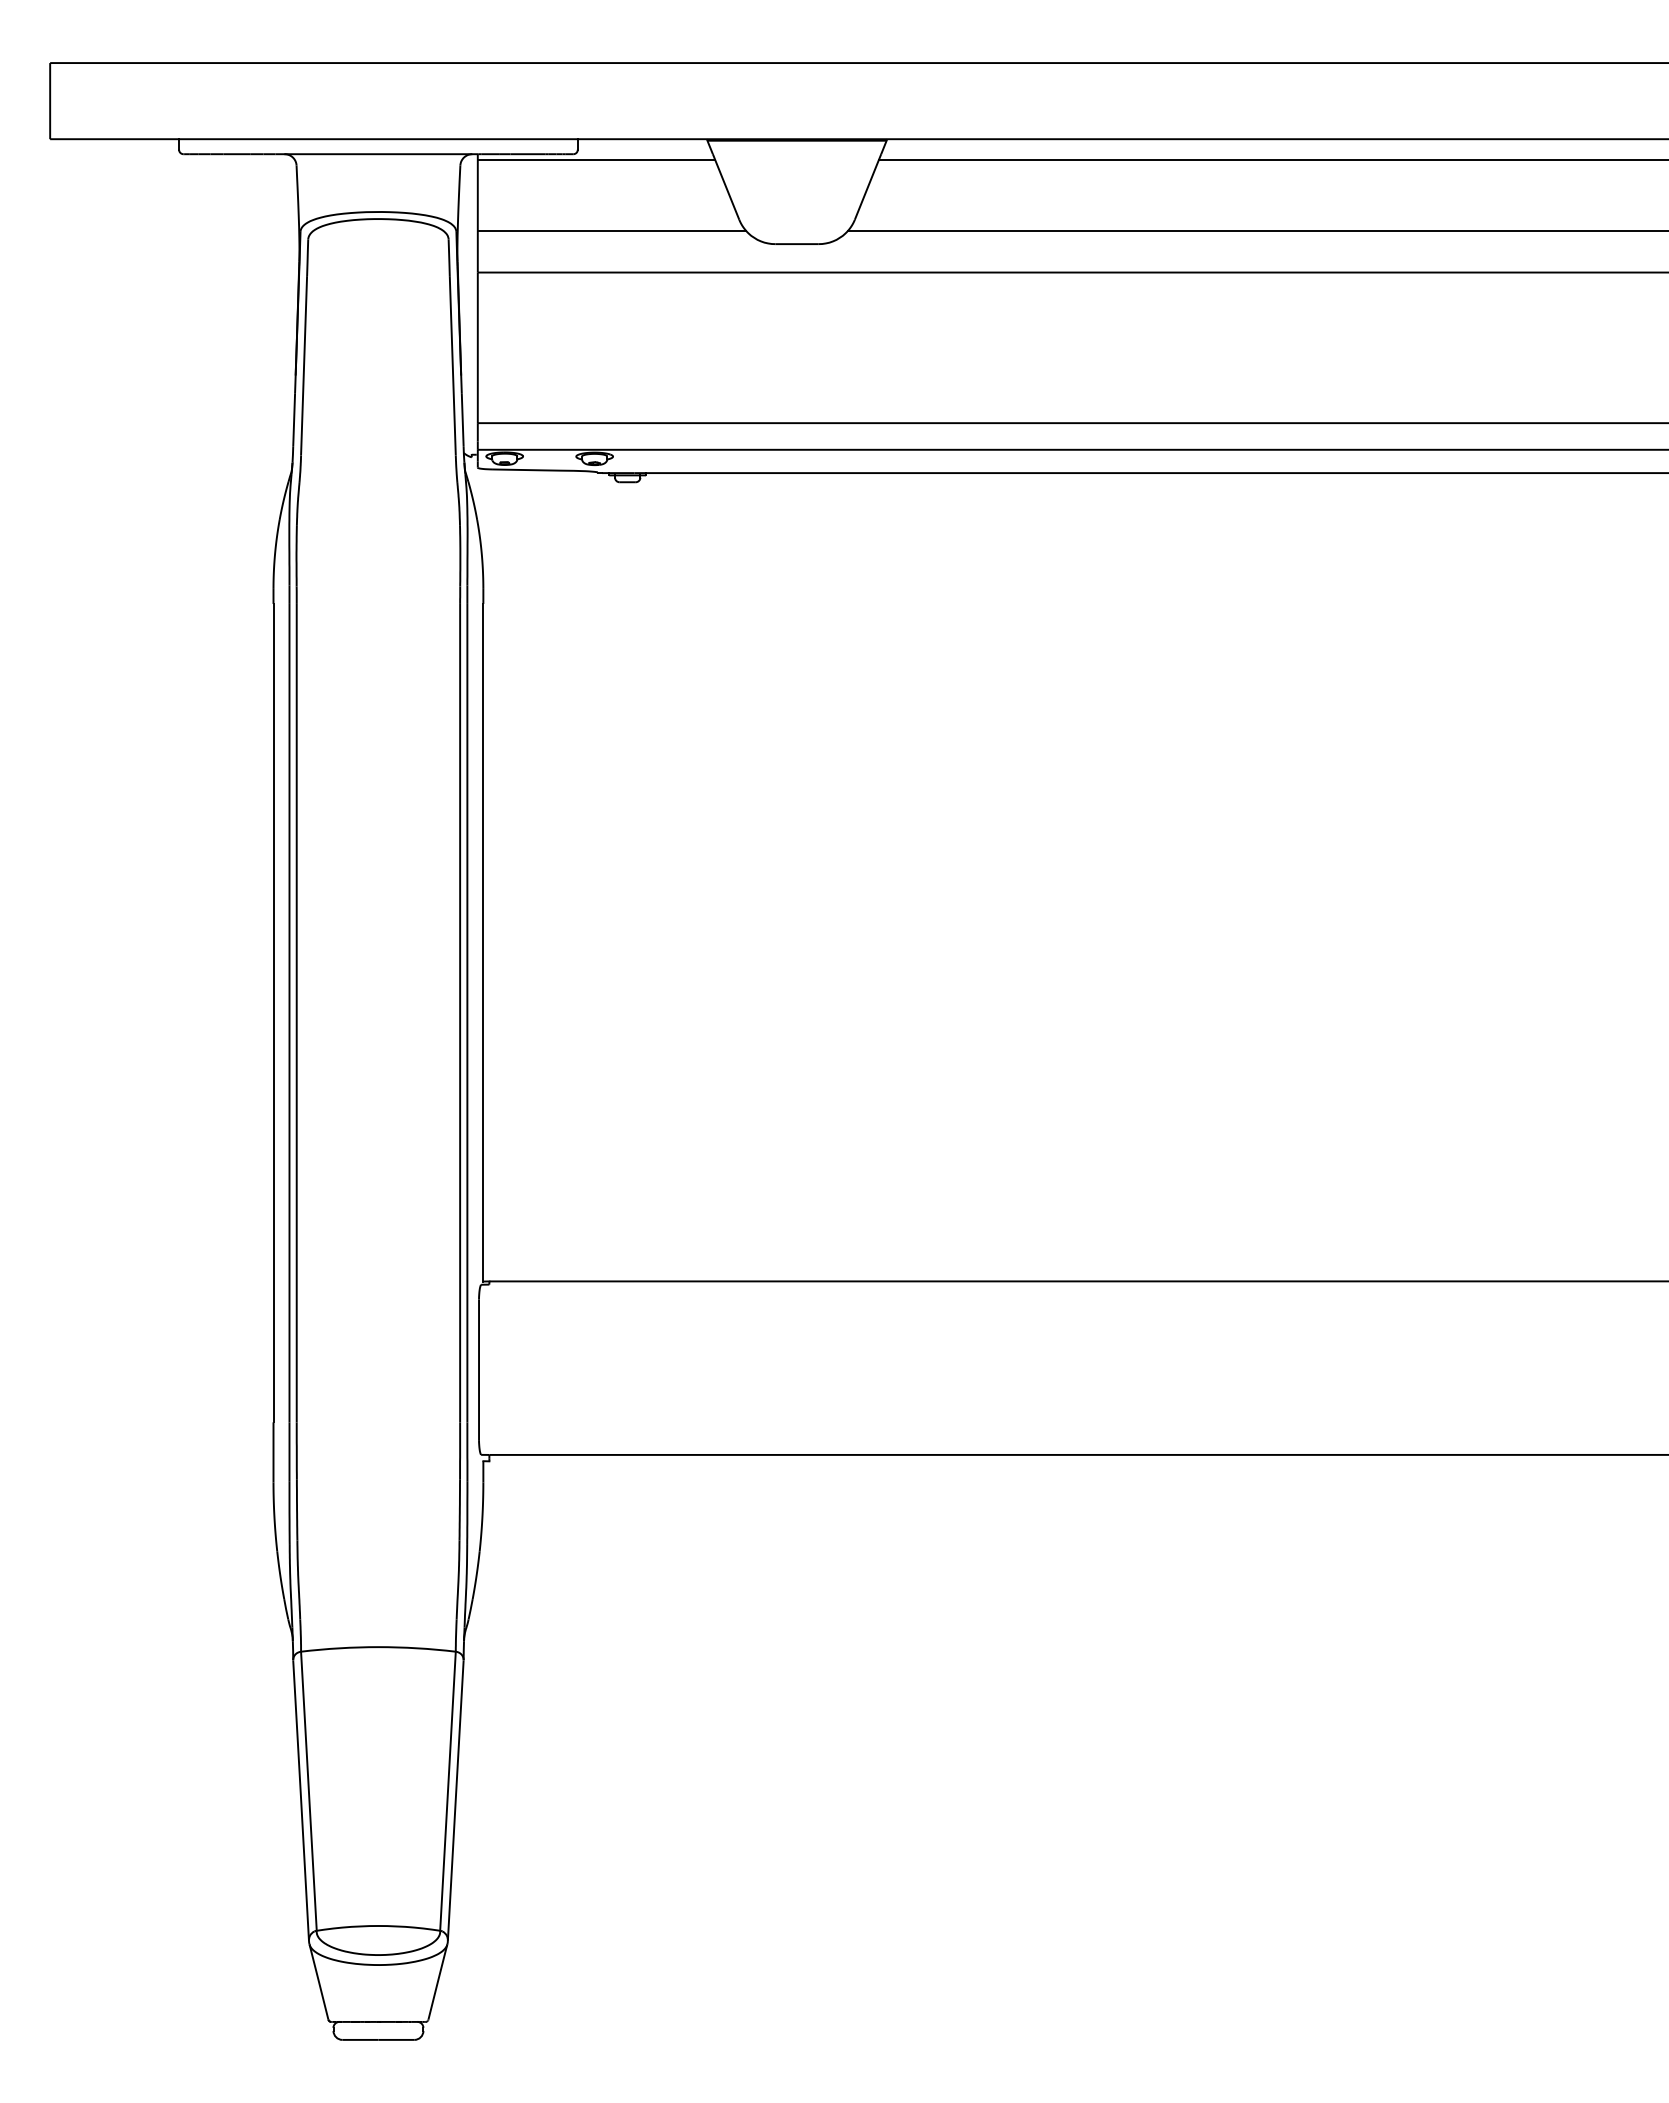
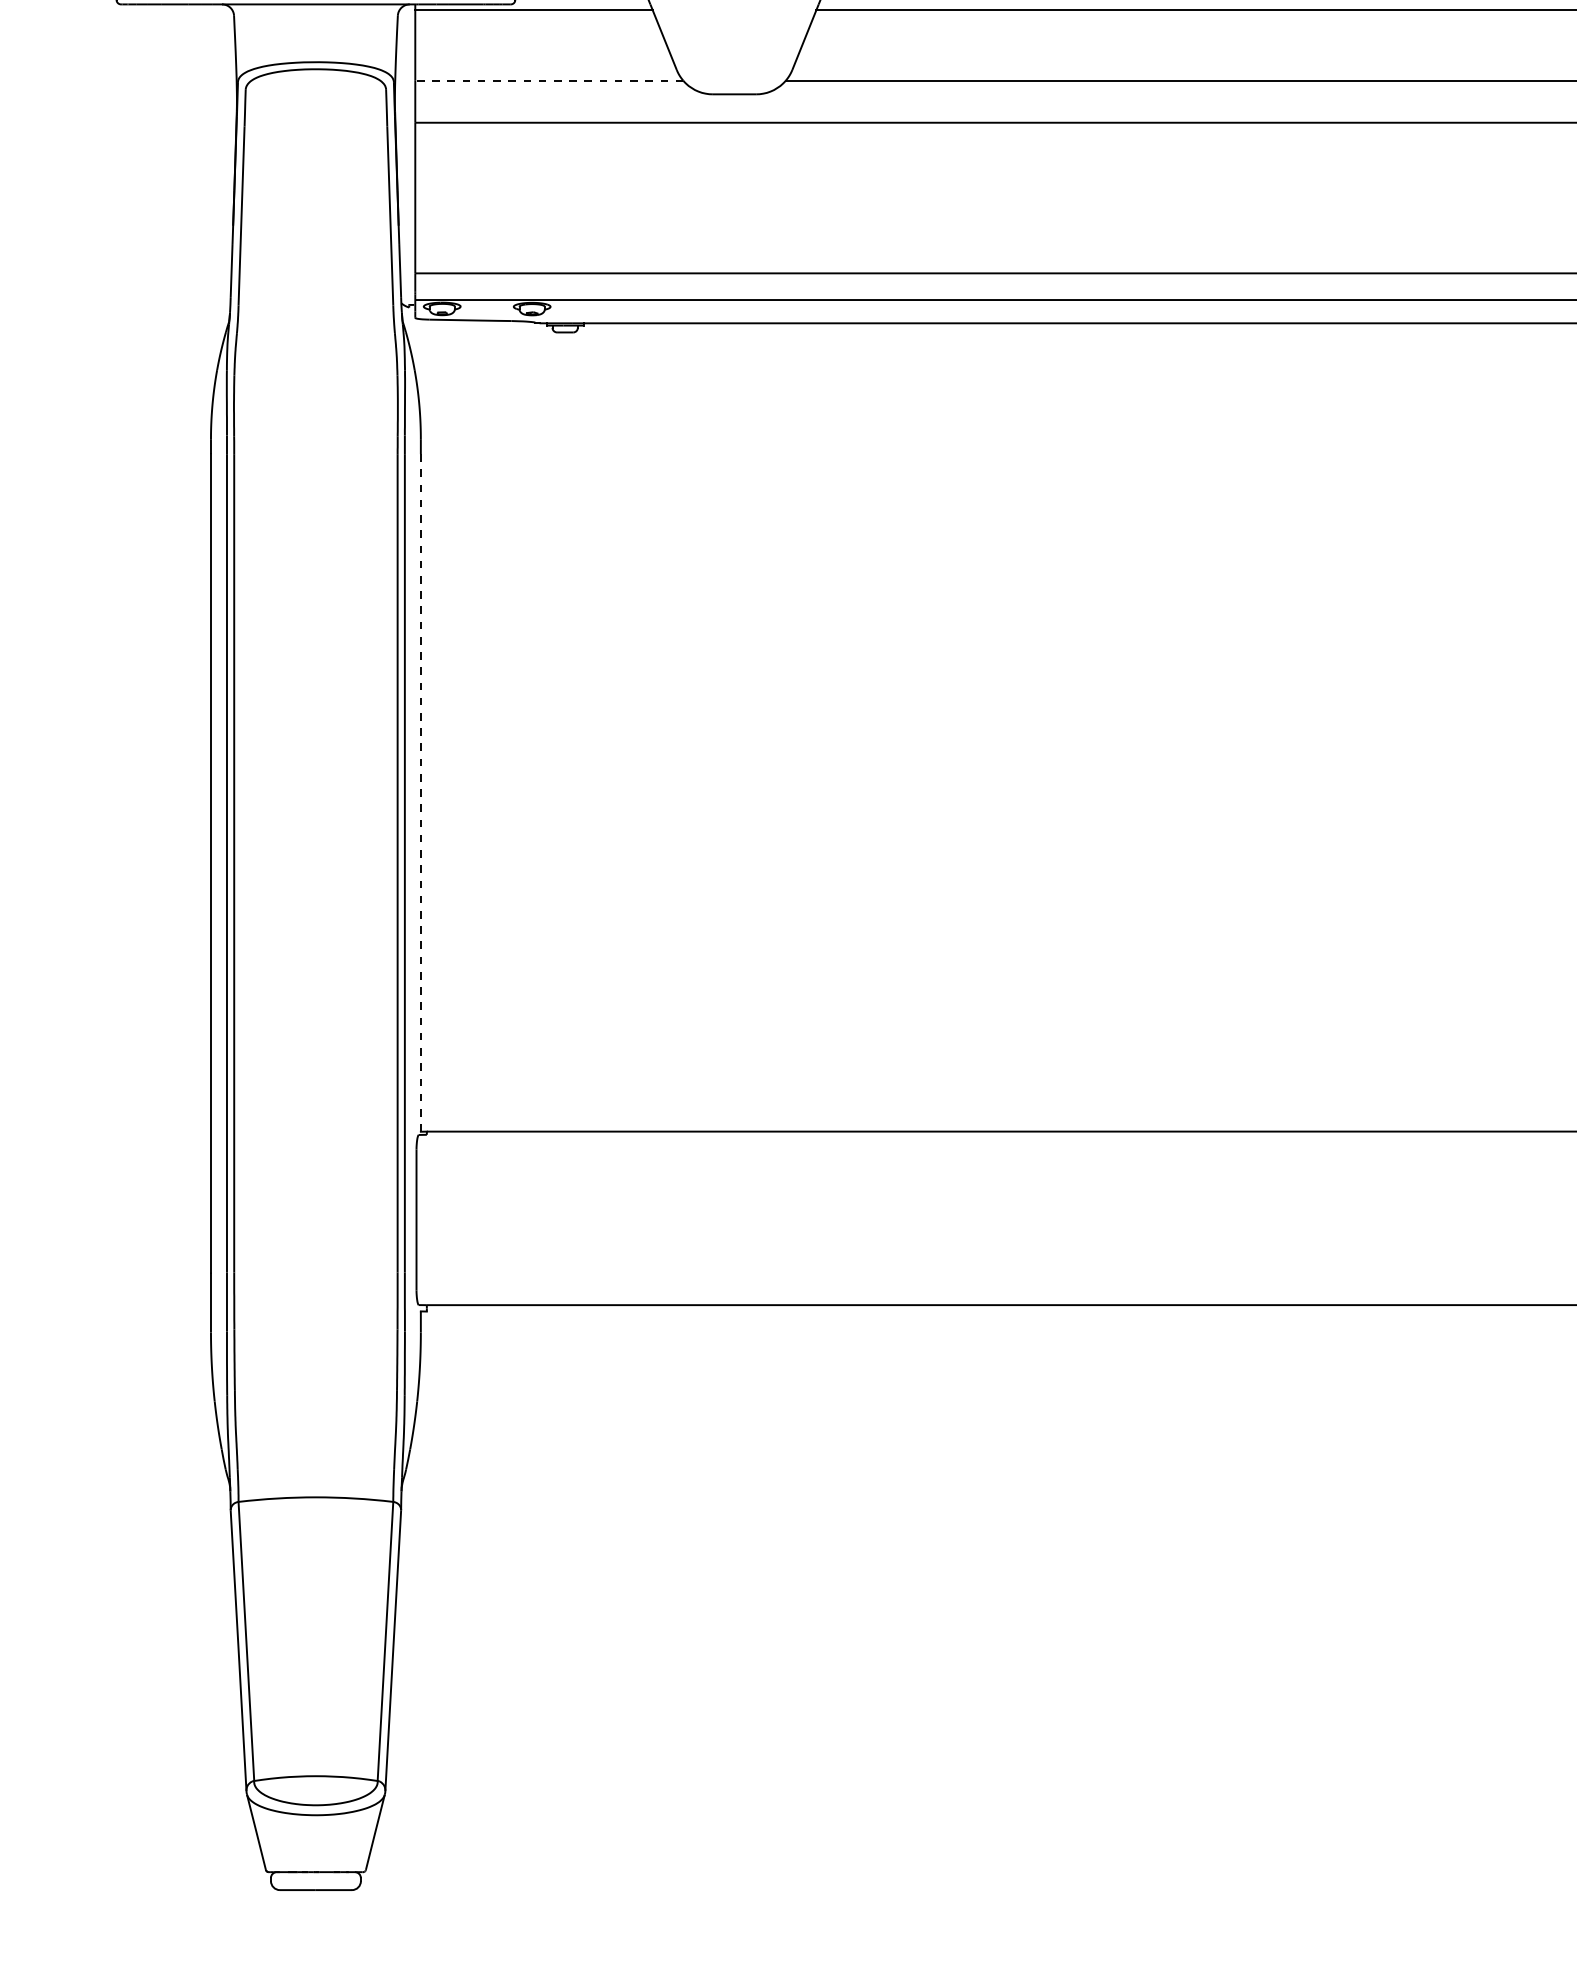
line: (611, 230) -> (548, 80), solid -> dashed
line: (483, 942) -> (420, 792), solid -> dashed

